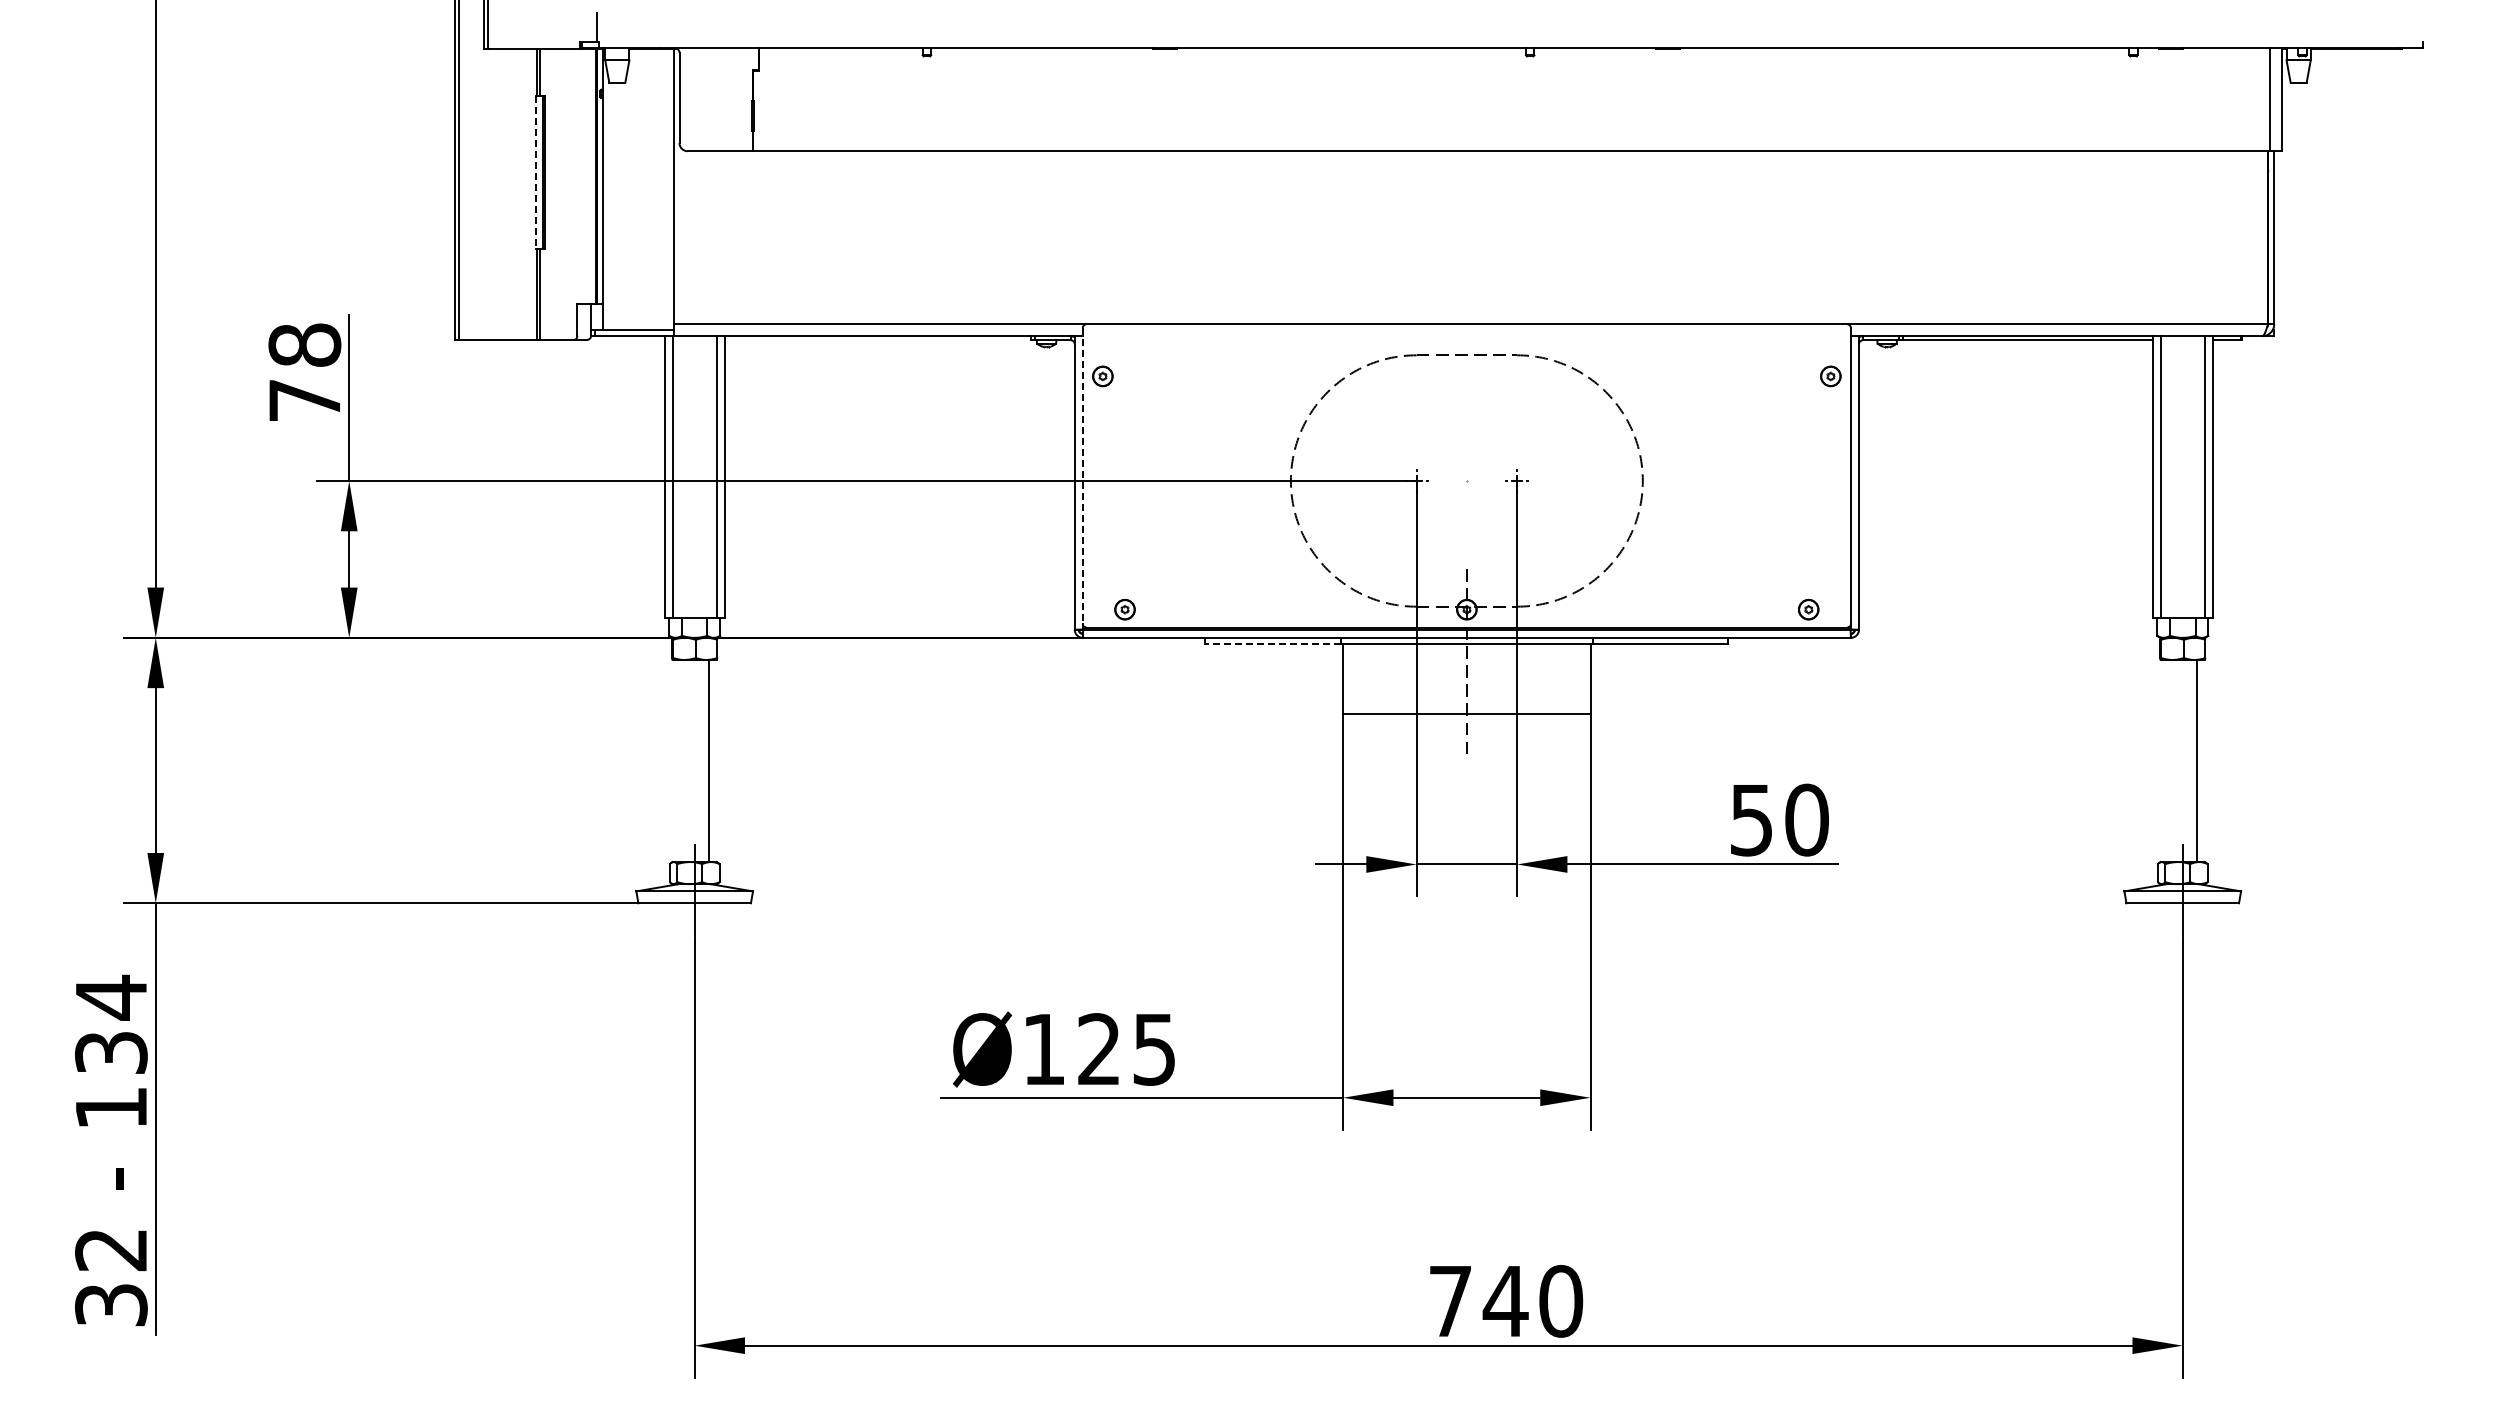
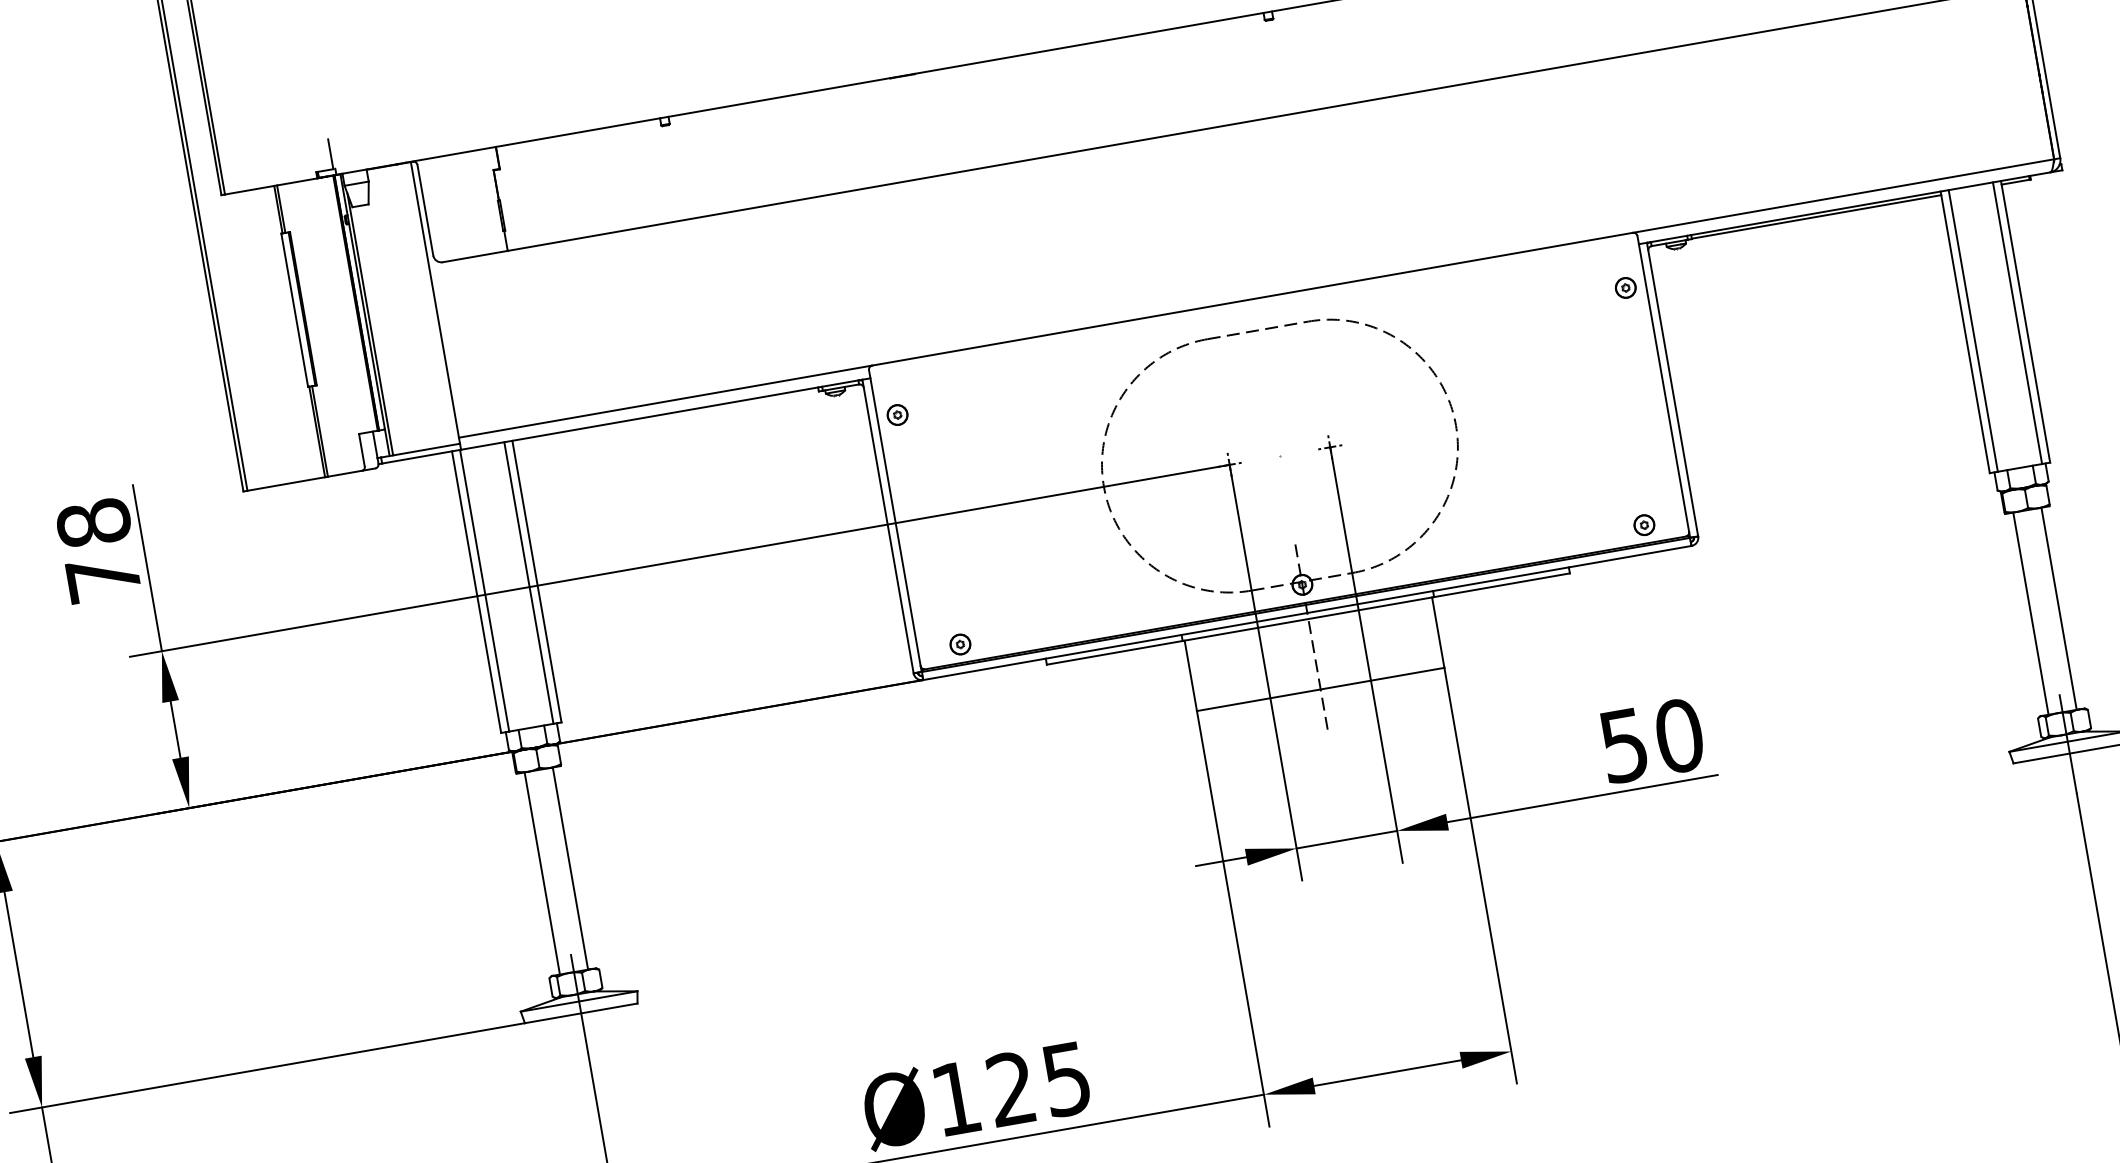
line: (535, 172) -> (294, 310), dashed -> solid
line: (606, 199) -> (370, 324), added
line: (1082, 475) -> (894, 517), dashed -> solid
line: (1273, 643) -> (1114, 652), dashed -> solid
line: (680, 760) -> (542, 873), added
line: (2168, 760) -> (2030, 613), added

